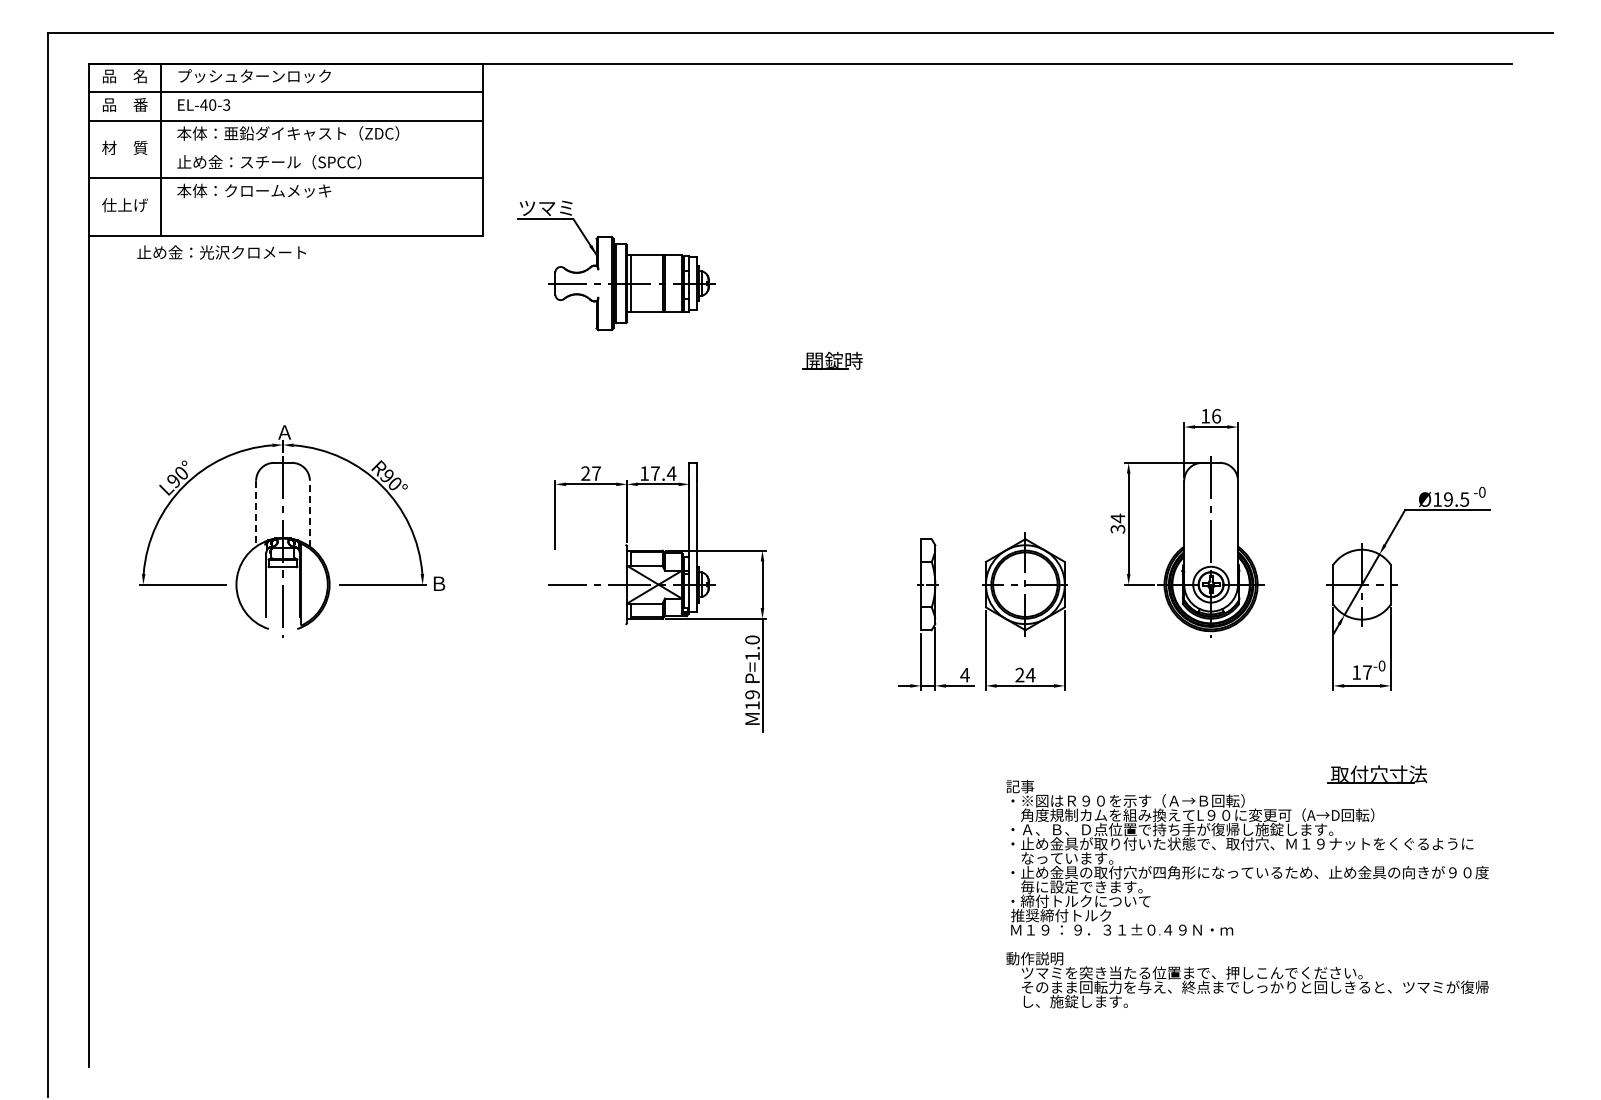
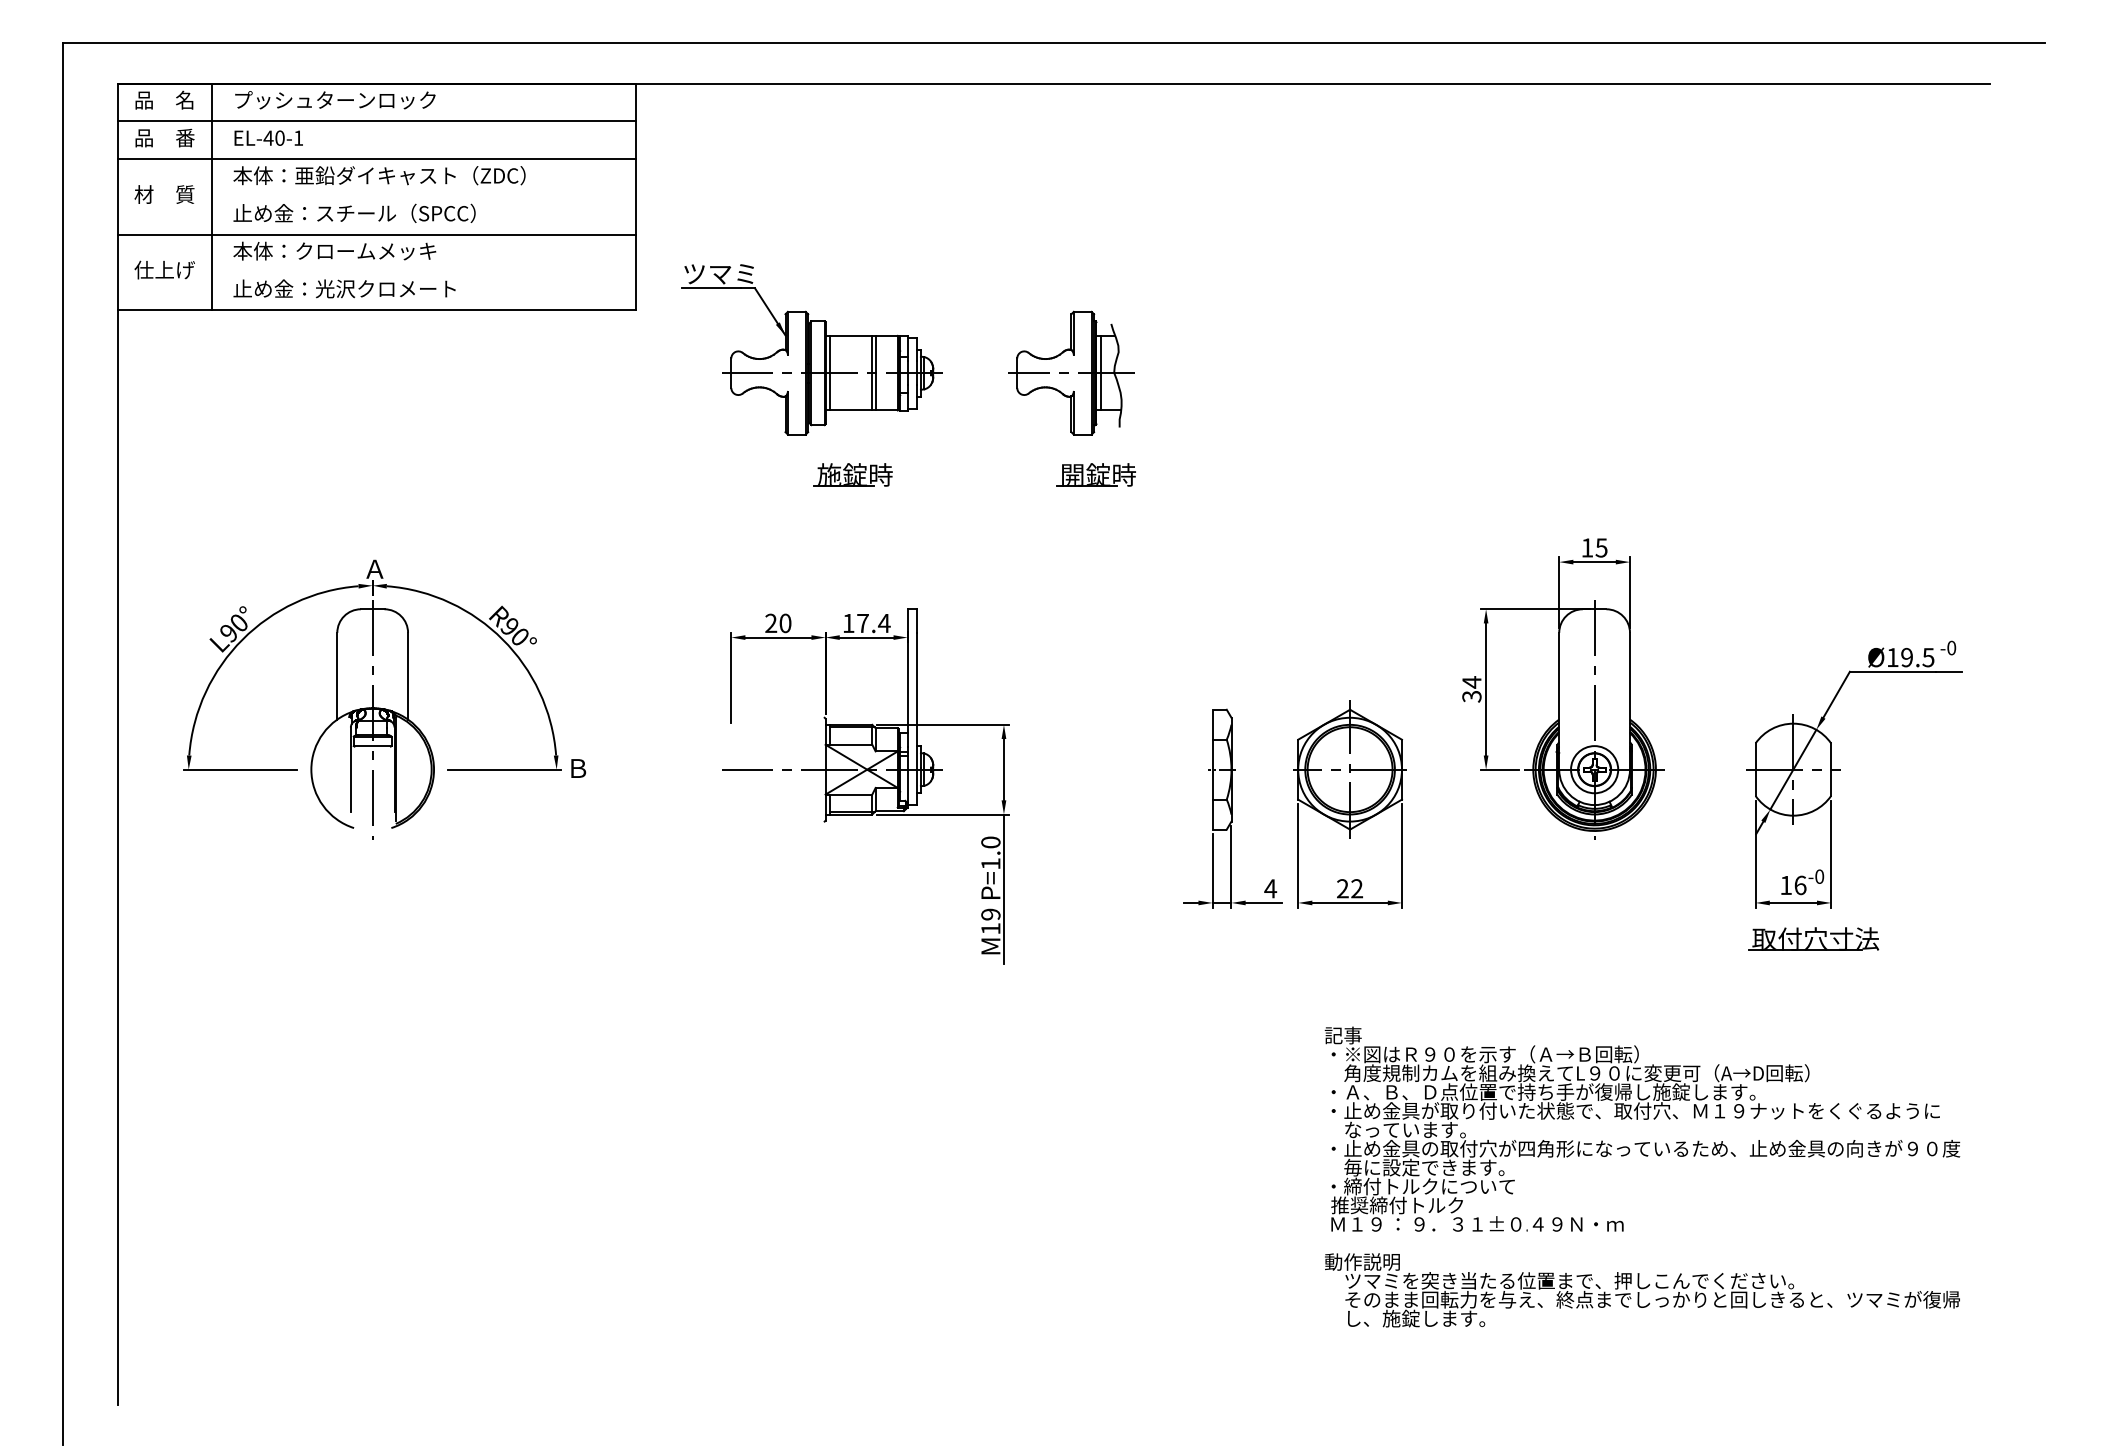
text: (226, 104) -> (298, 137), EL-40-3 -> EL-40-1
text: (221, 252) -> (344, 288), moved
part: (813, 283) -> (1071, 373), added
part: (647, 360) -> (852, 474), added
text: (1216, 415) -> (1601, 546), 16 -> 15
text: (596, 473) -> (785, 623), 27 -> 20
line: (256, 513) -> (337, 675), dashed -> solid
line: (309, 513) -> (407, 675), dashed -> solid
text: (1367, 672) -> (1800, 885), 17 -> 16
text: (1030, 674) -> (1356, 887), 24 -> 22
part: (1377, 774) -> (1813, 939), moved

